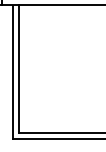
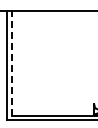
line: (19, 67) -> (12, 62), solid -> dashed

